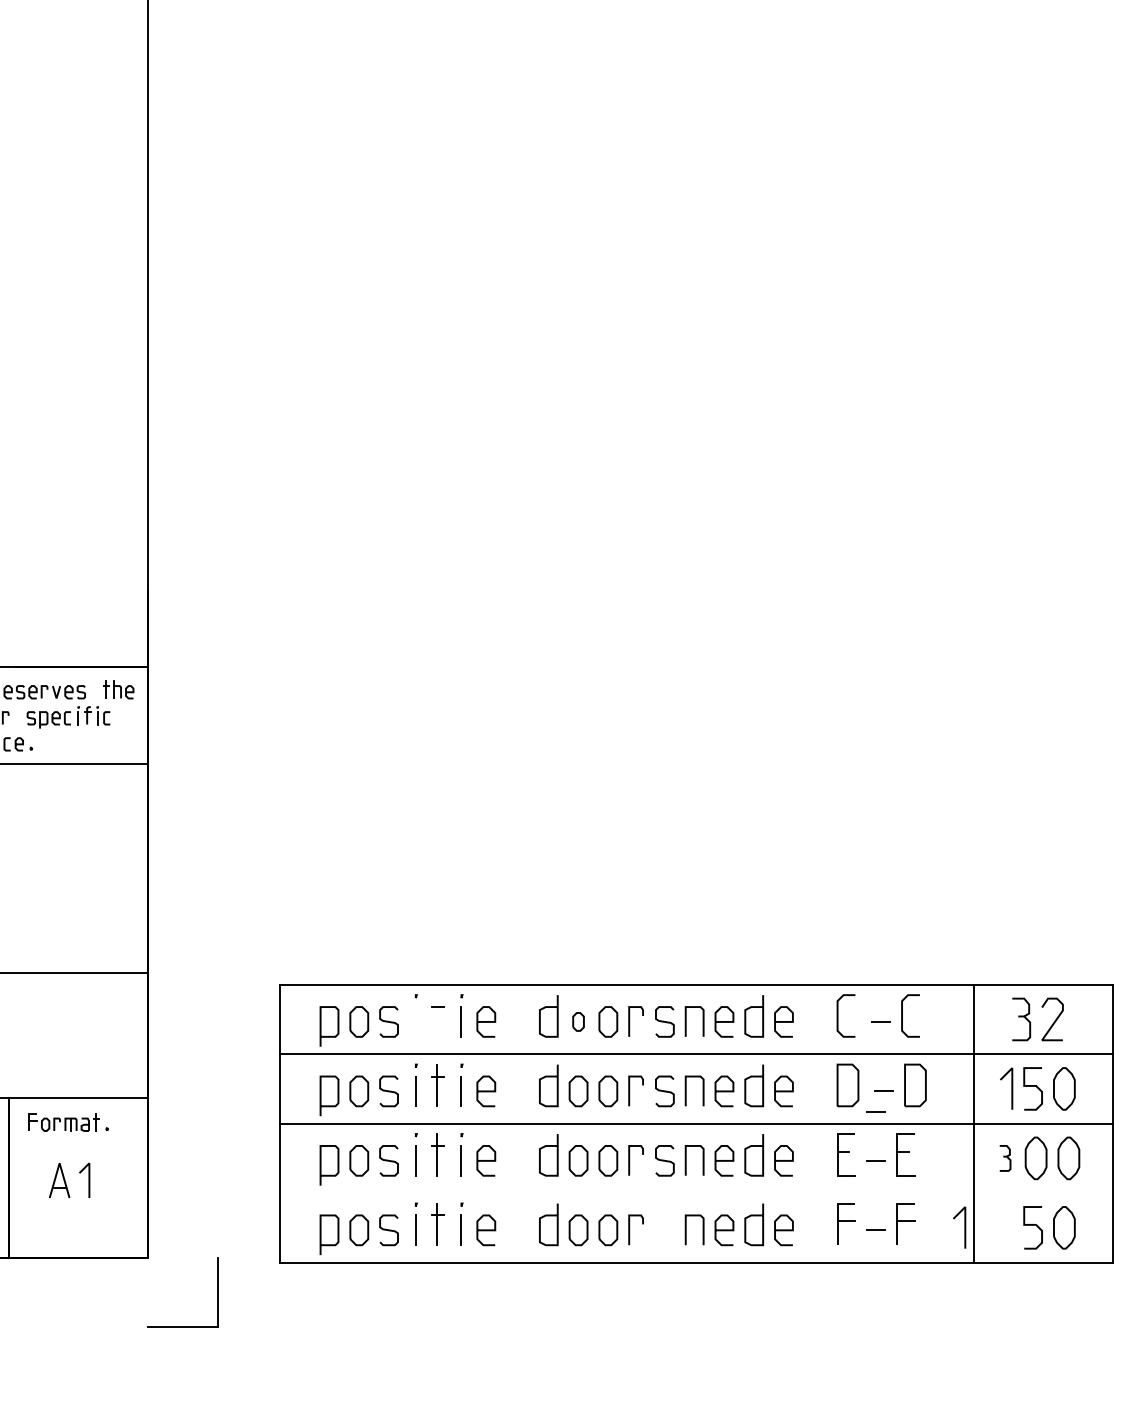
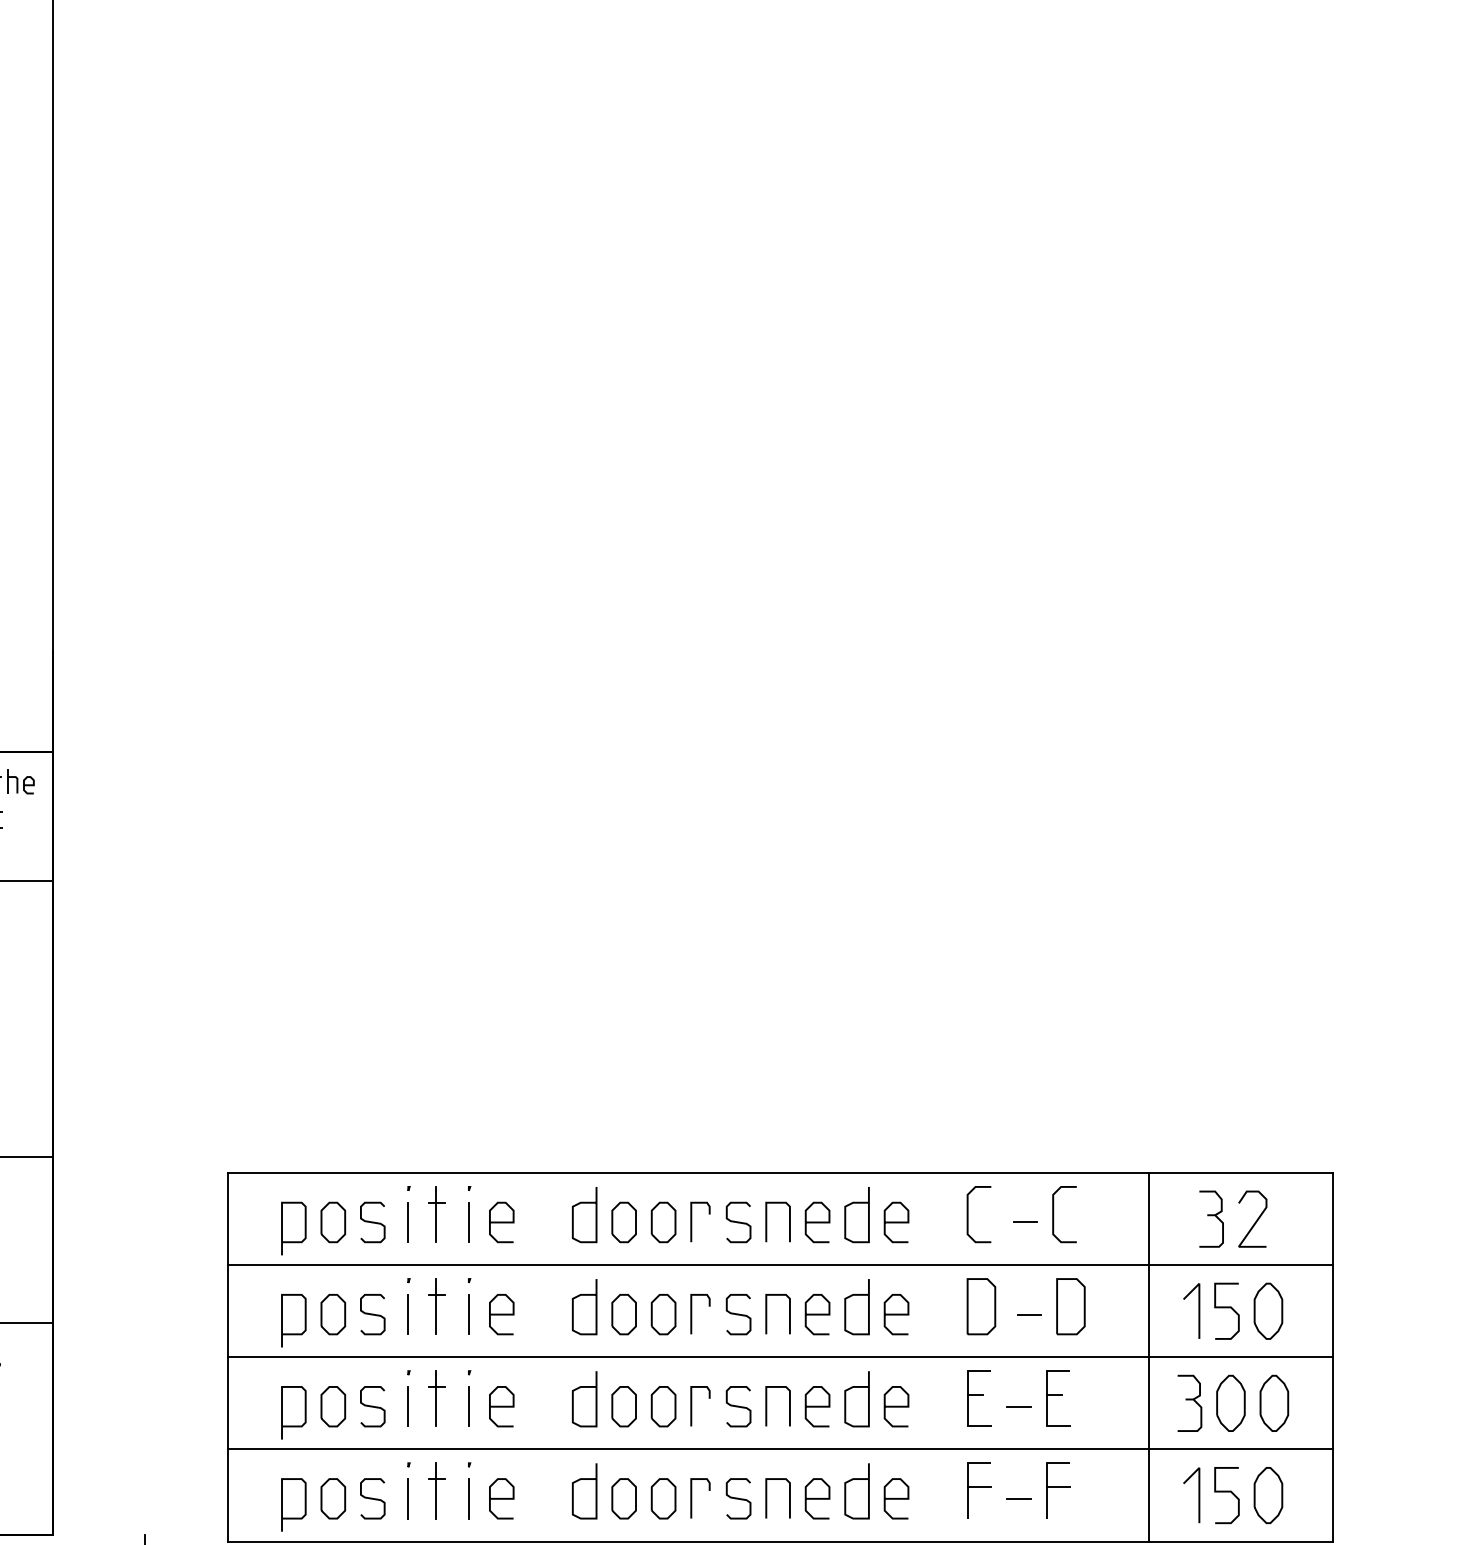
line: (436, 1015) -> (435, 1213), added
line: (415, 1021) -> (407, 1221), added
part: (578, 1021) -> (624, 1221), size x1.67
line: (875, 1111) -> (1017, 1341), removed
part: (1005, 1158) -> (1190, 1403), size x1.67
line: (696, 1193) -> (780, 1449), added
line: (964, 1227) -> (1198, 1495), moved
curve: (664, 1230) -> (738, 1499), added

